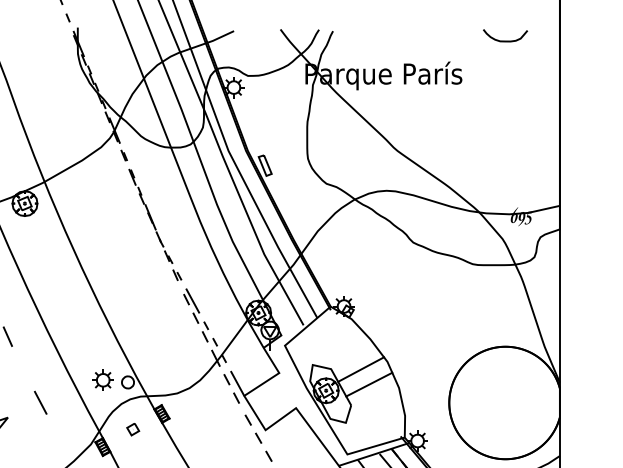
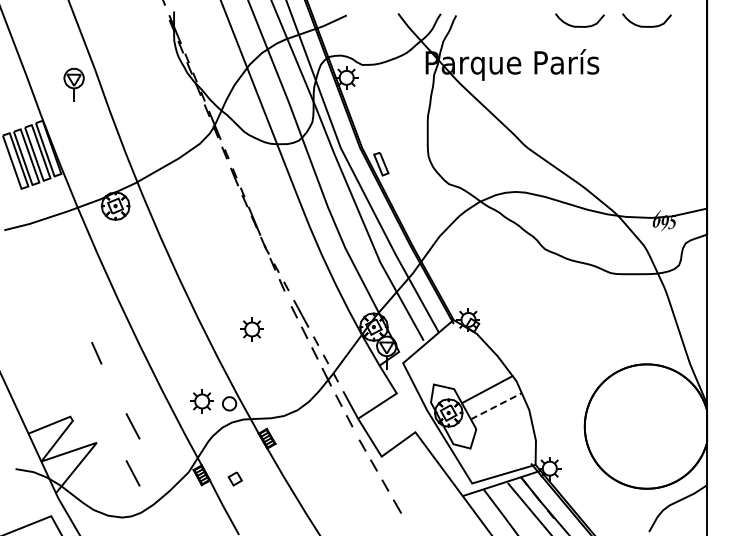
curve: (443, 40) -> (578, 25), added
part: (147, 315) -> (251, 329), added
line: (369, 384) -> (496, 406), solid -> dashed
part: (132, 429) -> (234, 478), moved
line: (40, 445) -> (132, 473), added

